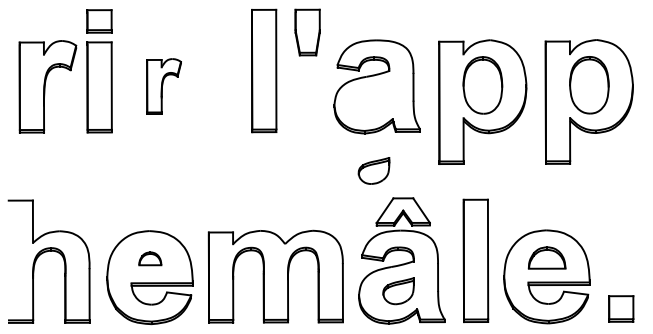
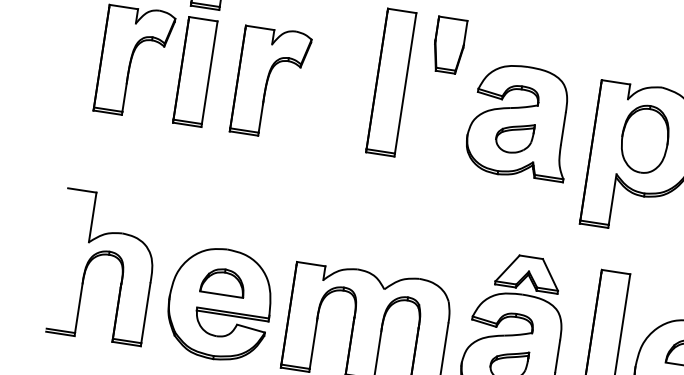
part: (163, 86) -> (270, 82), size x1.67
part: (373, 170) -> (514, 137), moved
part: (150, 258) -> (223, 281), size x1.67

